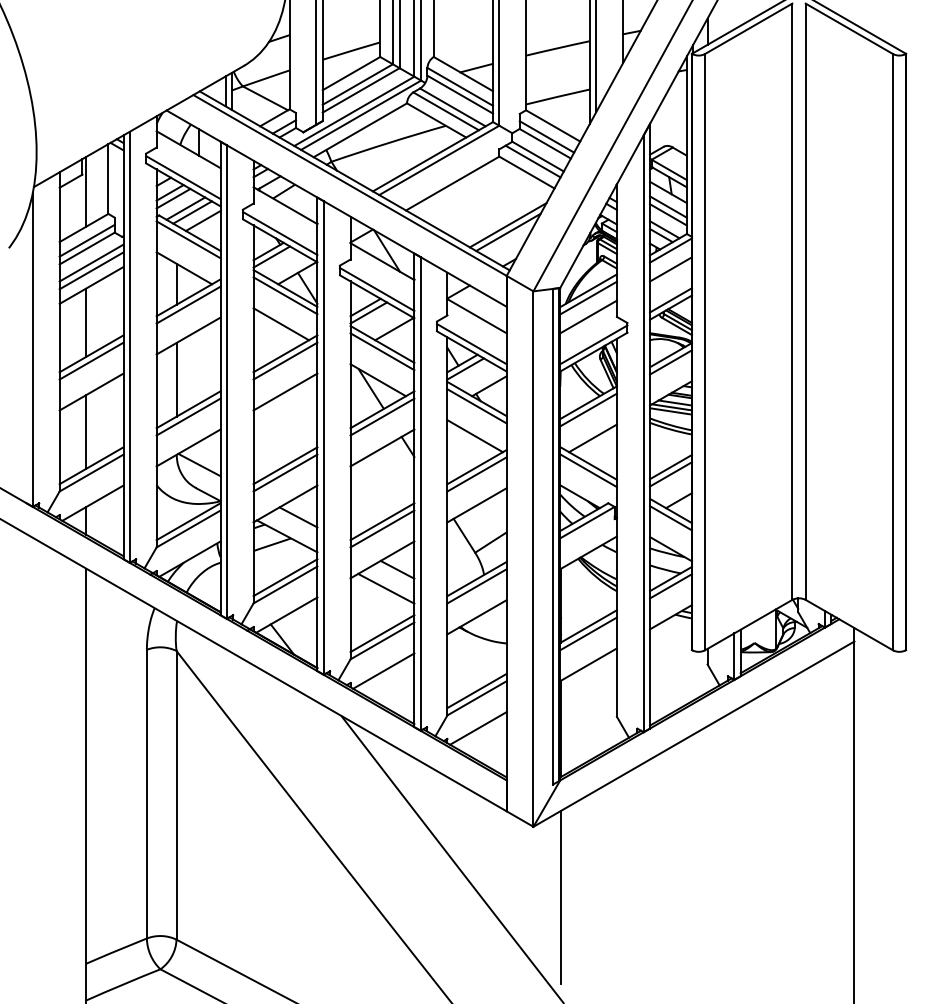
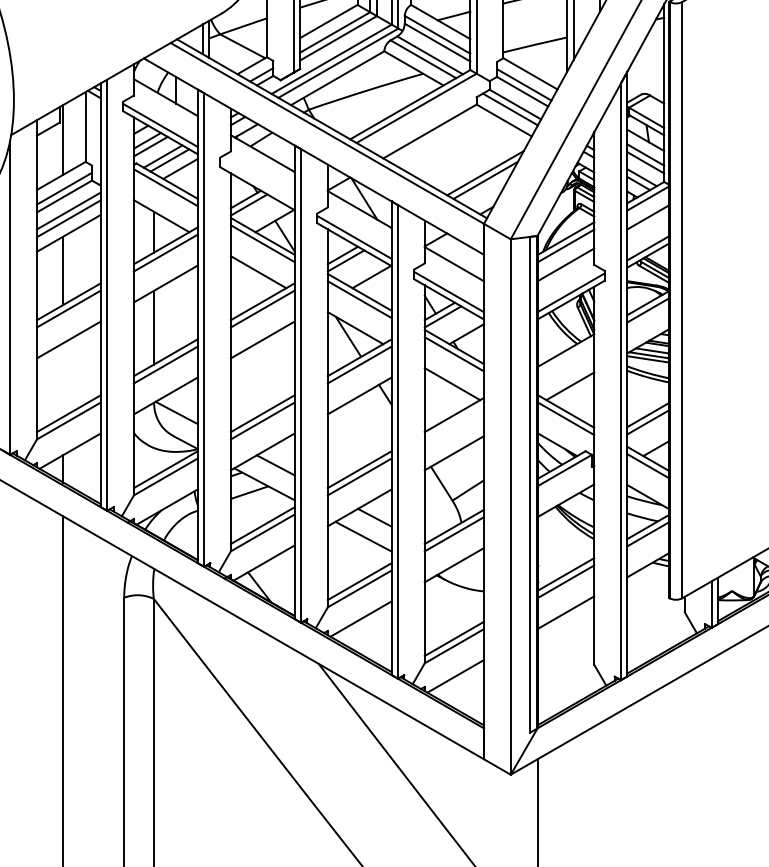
line: (280, 233) -> (257, 181), removed
line: (588, 409) -> (565, 357), removed
line: (86, 431) -> (63, 379), removed
line: (476, 474) -> (453, 422), removed

